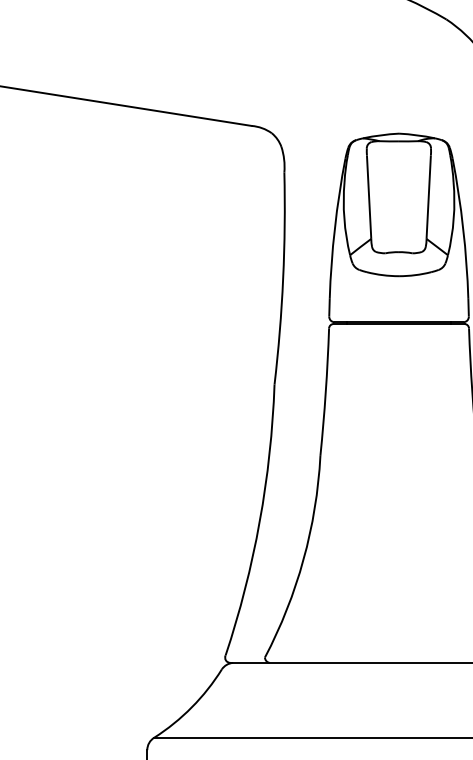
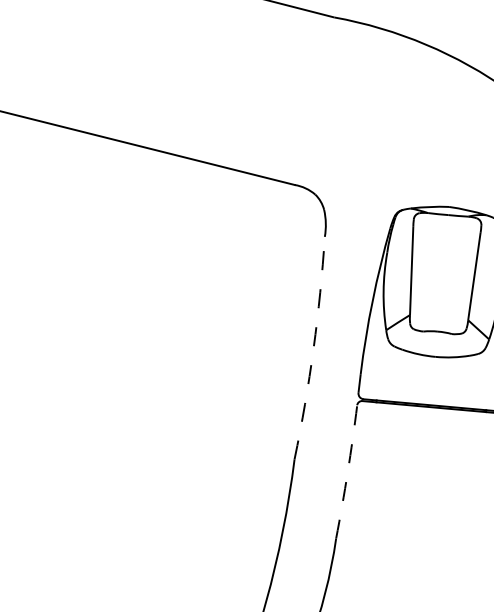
arc: (283, 278) -> (313, 348), solid -> dashed
arc: (325, 392) -> (347, 472), solid -> dashed

